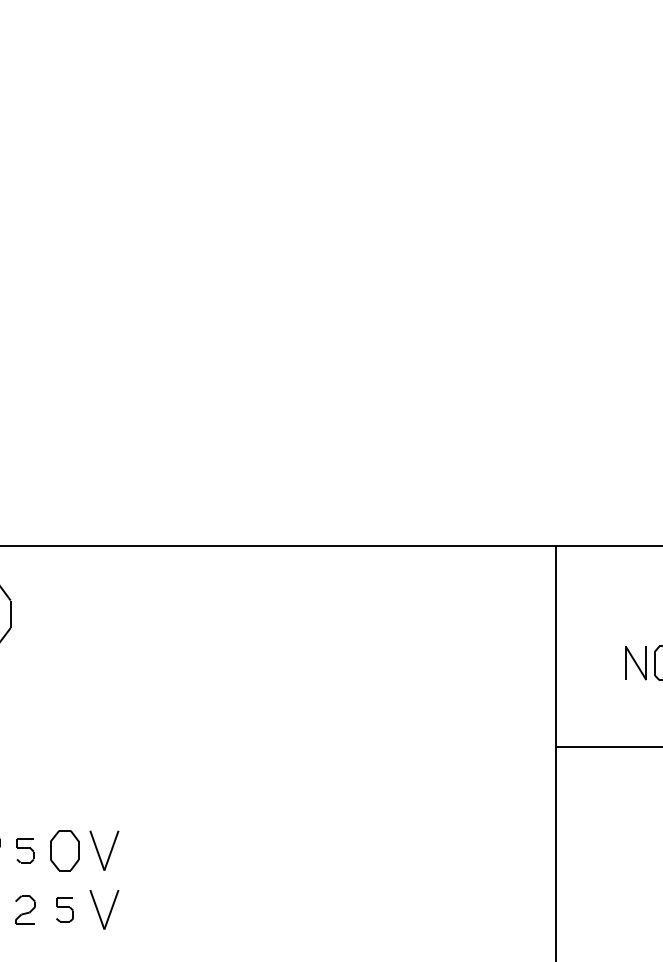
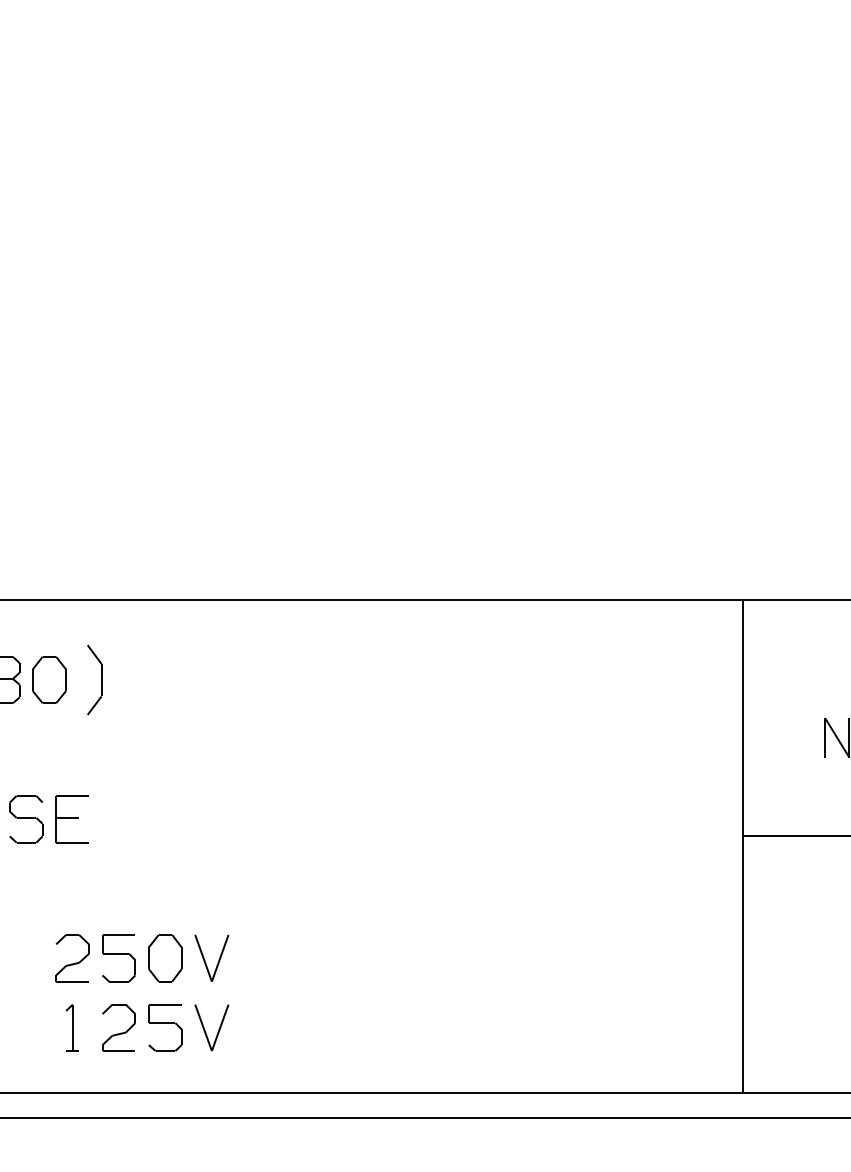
part: (25, 850) -> (118, 958), size x1.67
part: (25, 909) -> (118, 1027), size x1.43
part: (64, 909) -> (165, 1027), size x1.67

